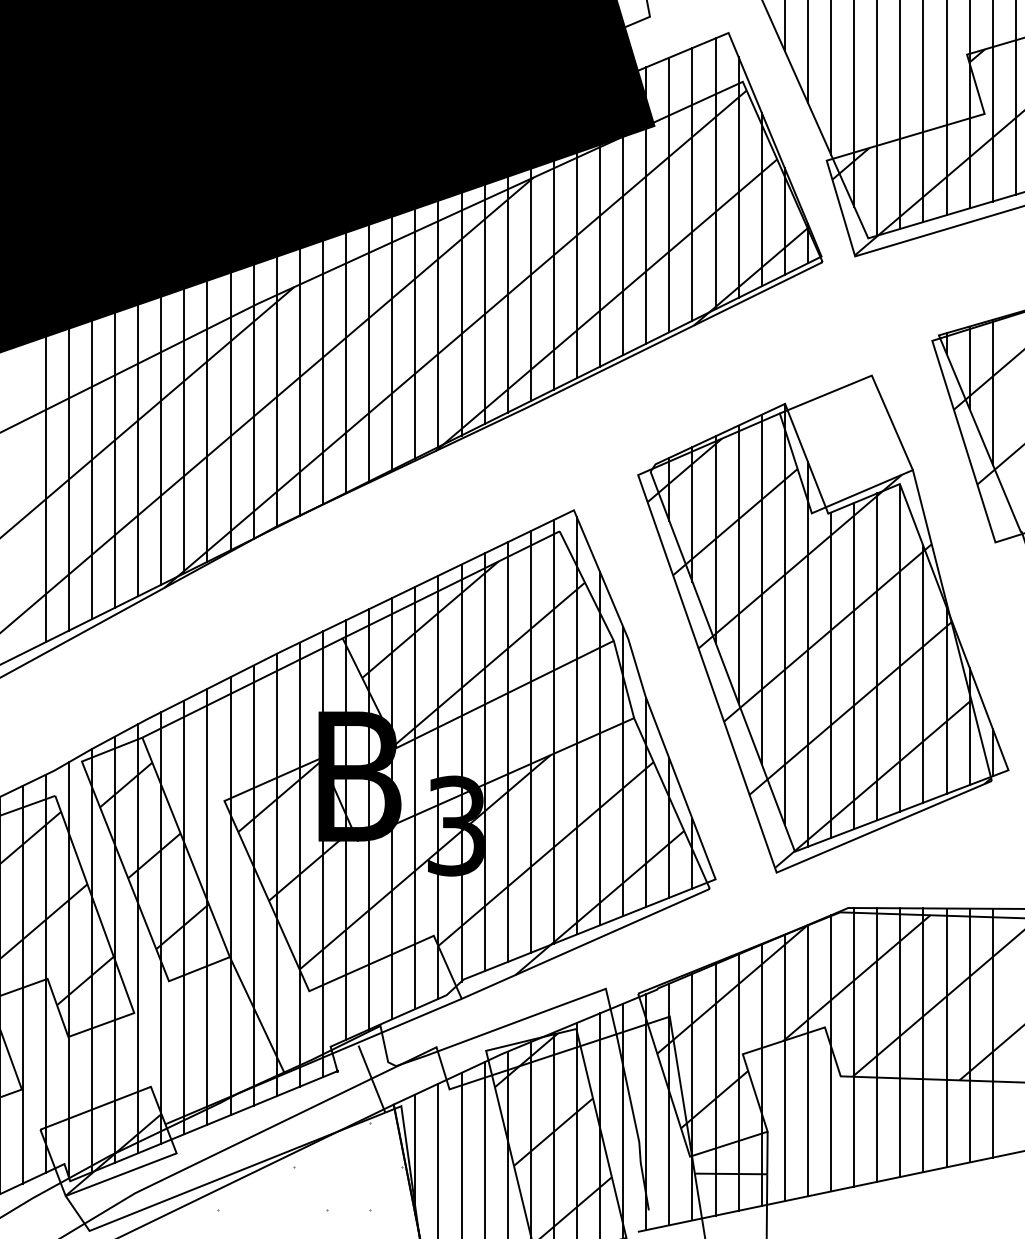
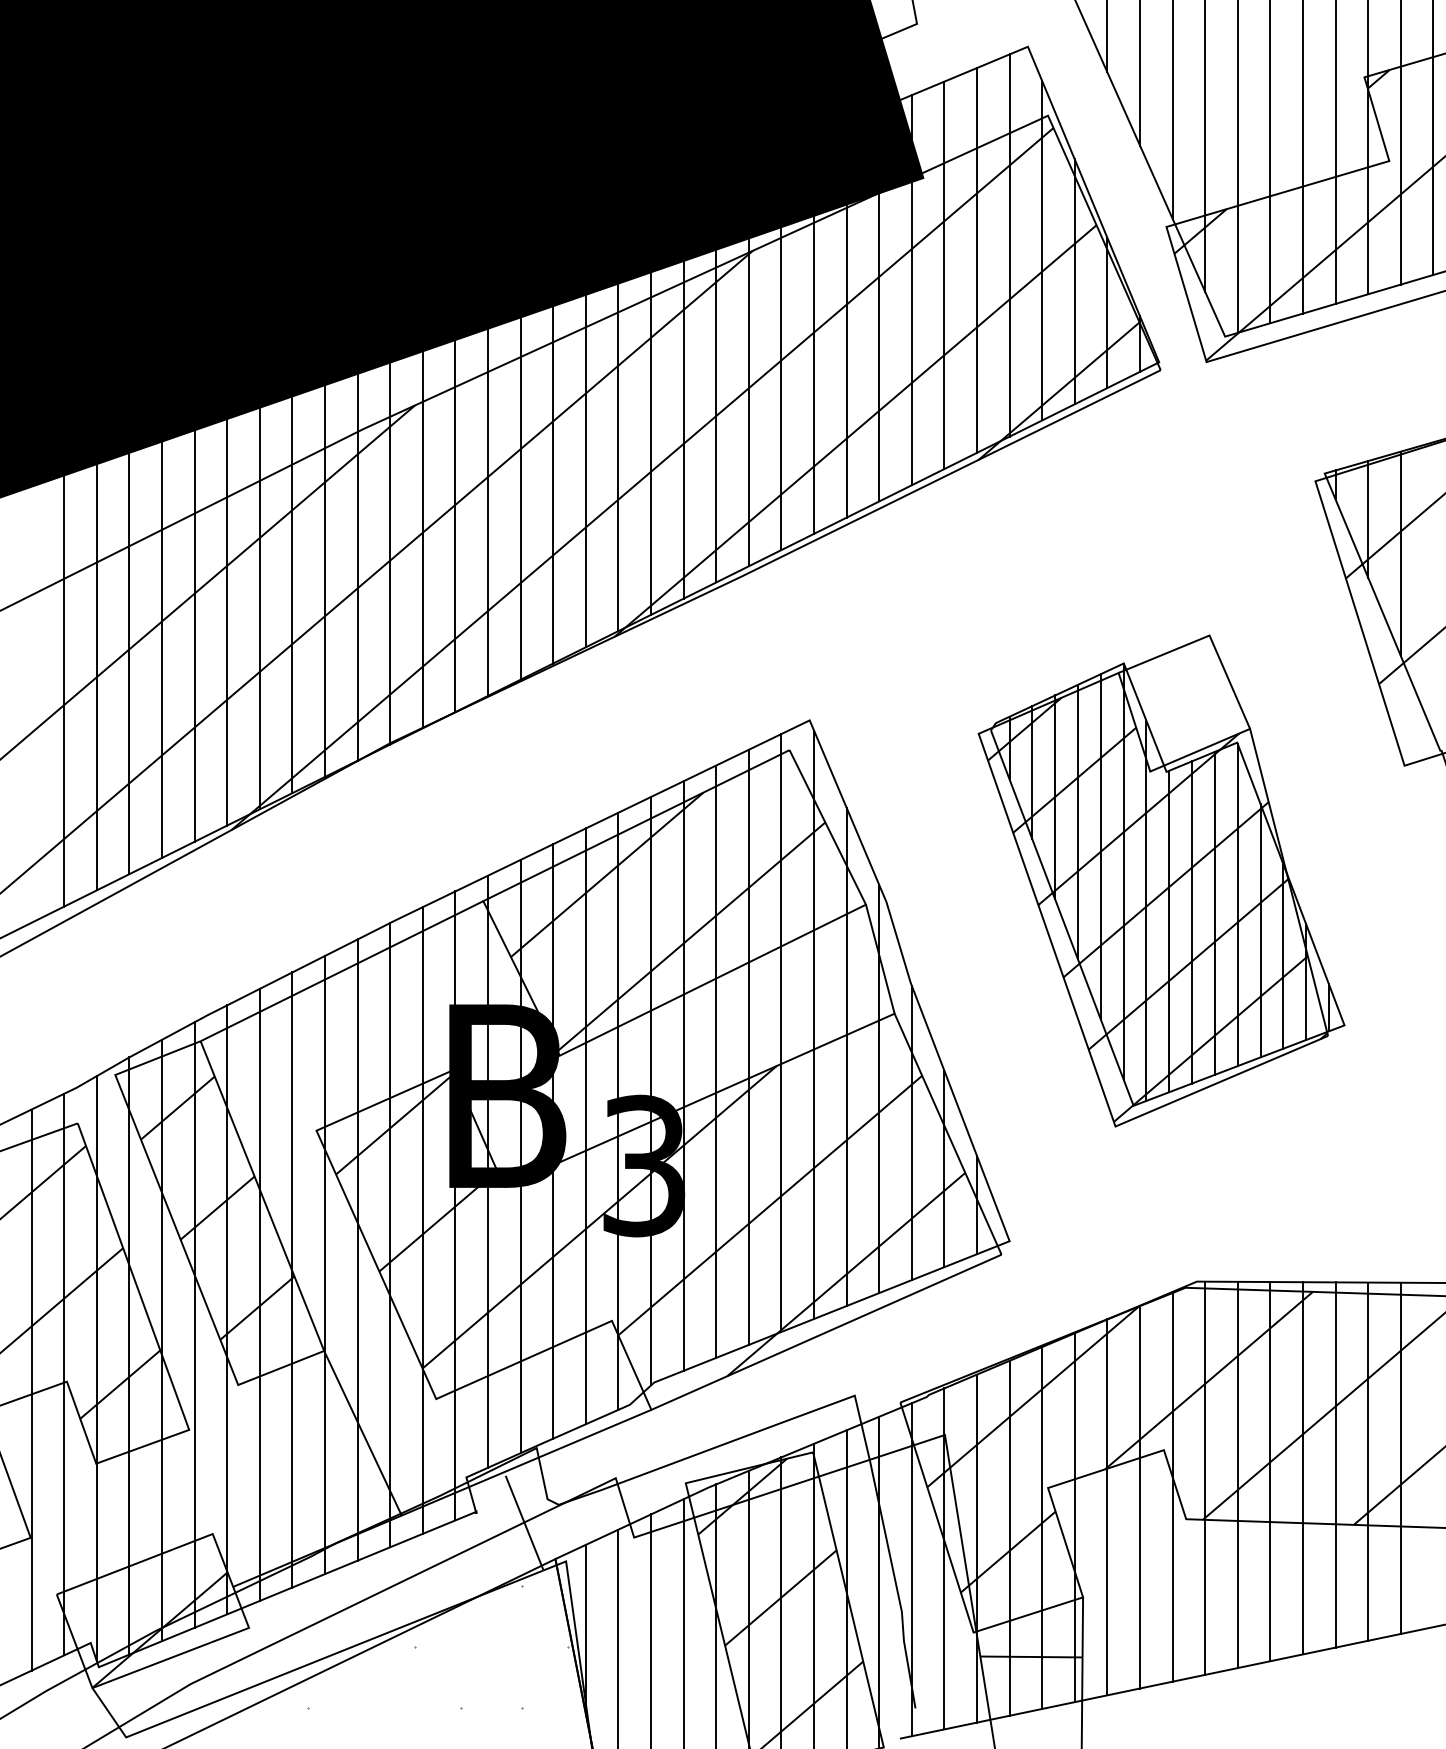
part: (823, 623) -> (1161, 880), size x0.7

